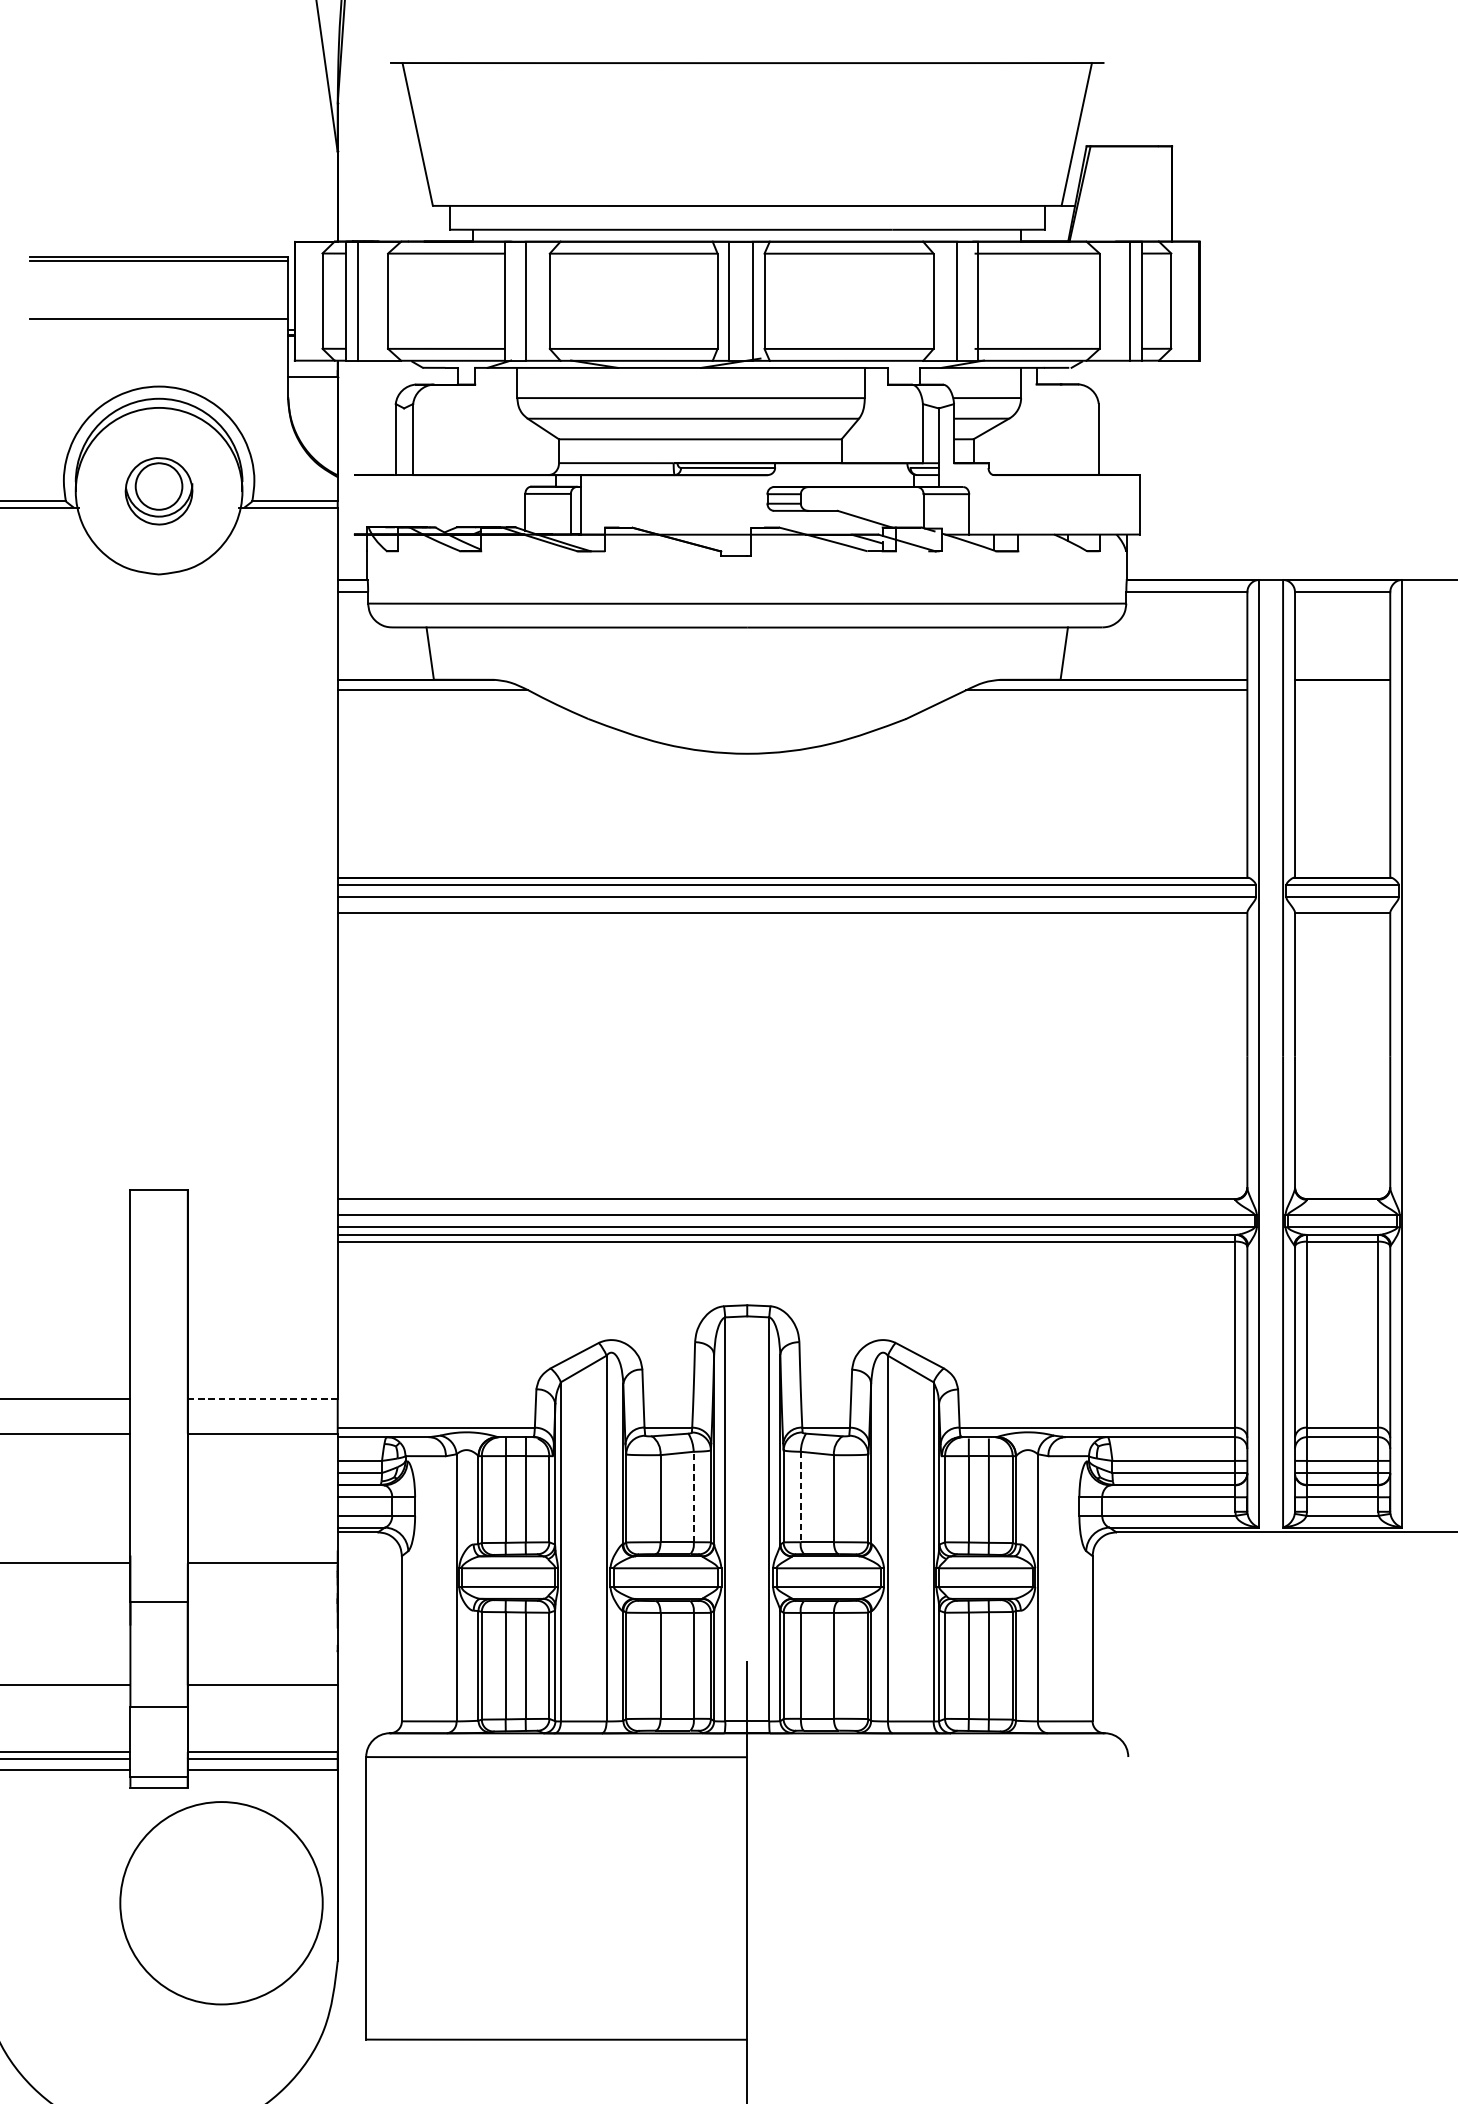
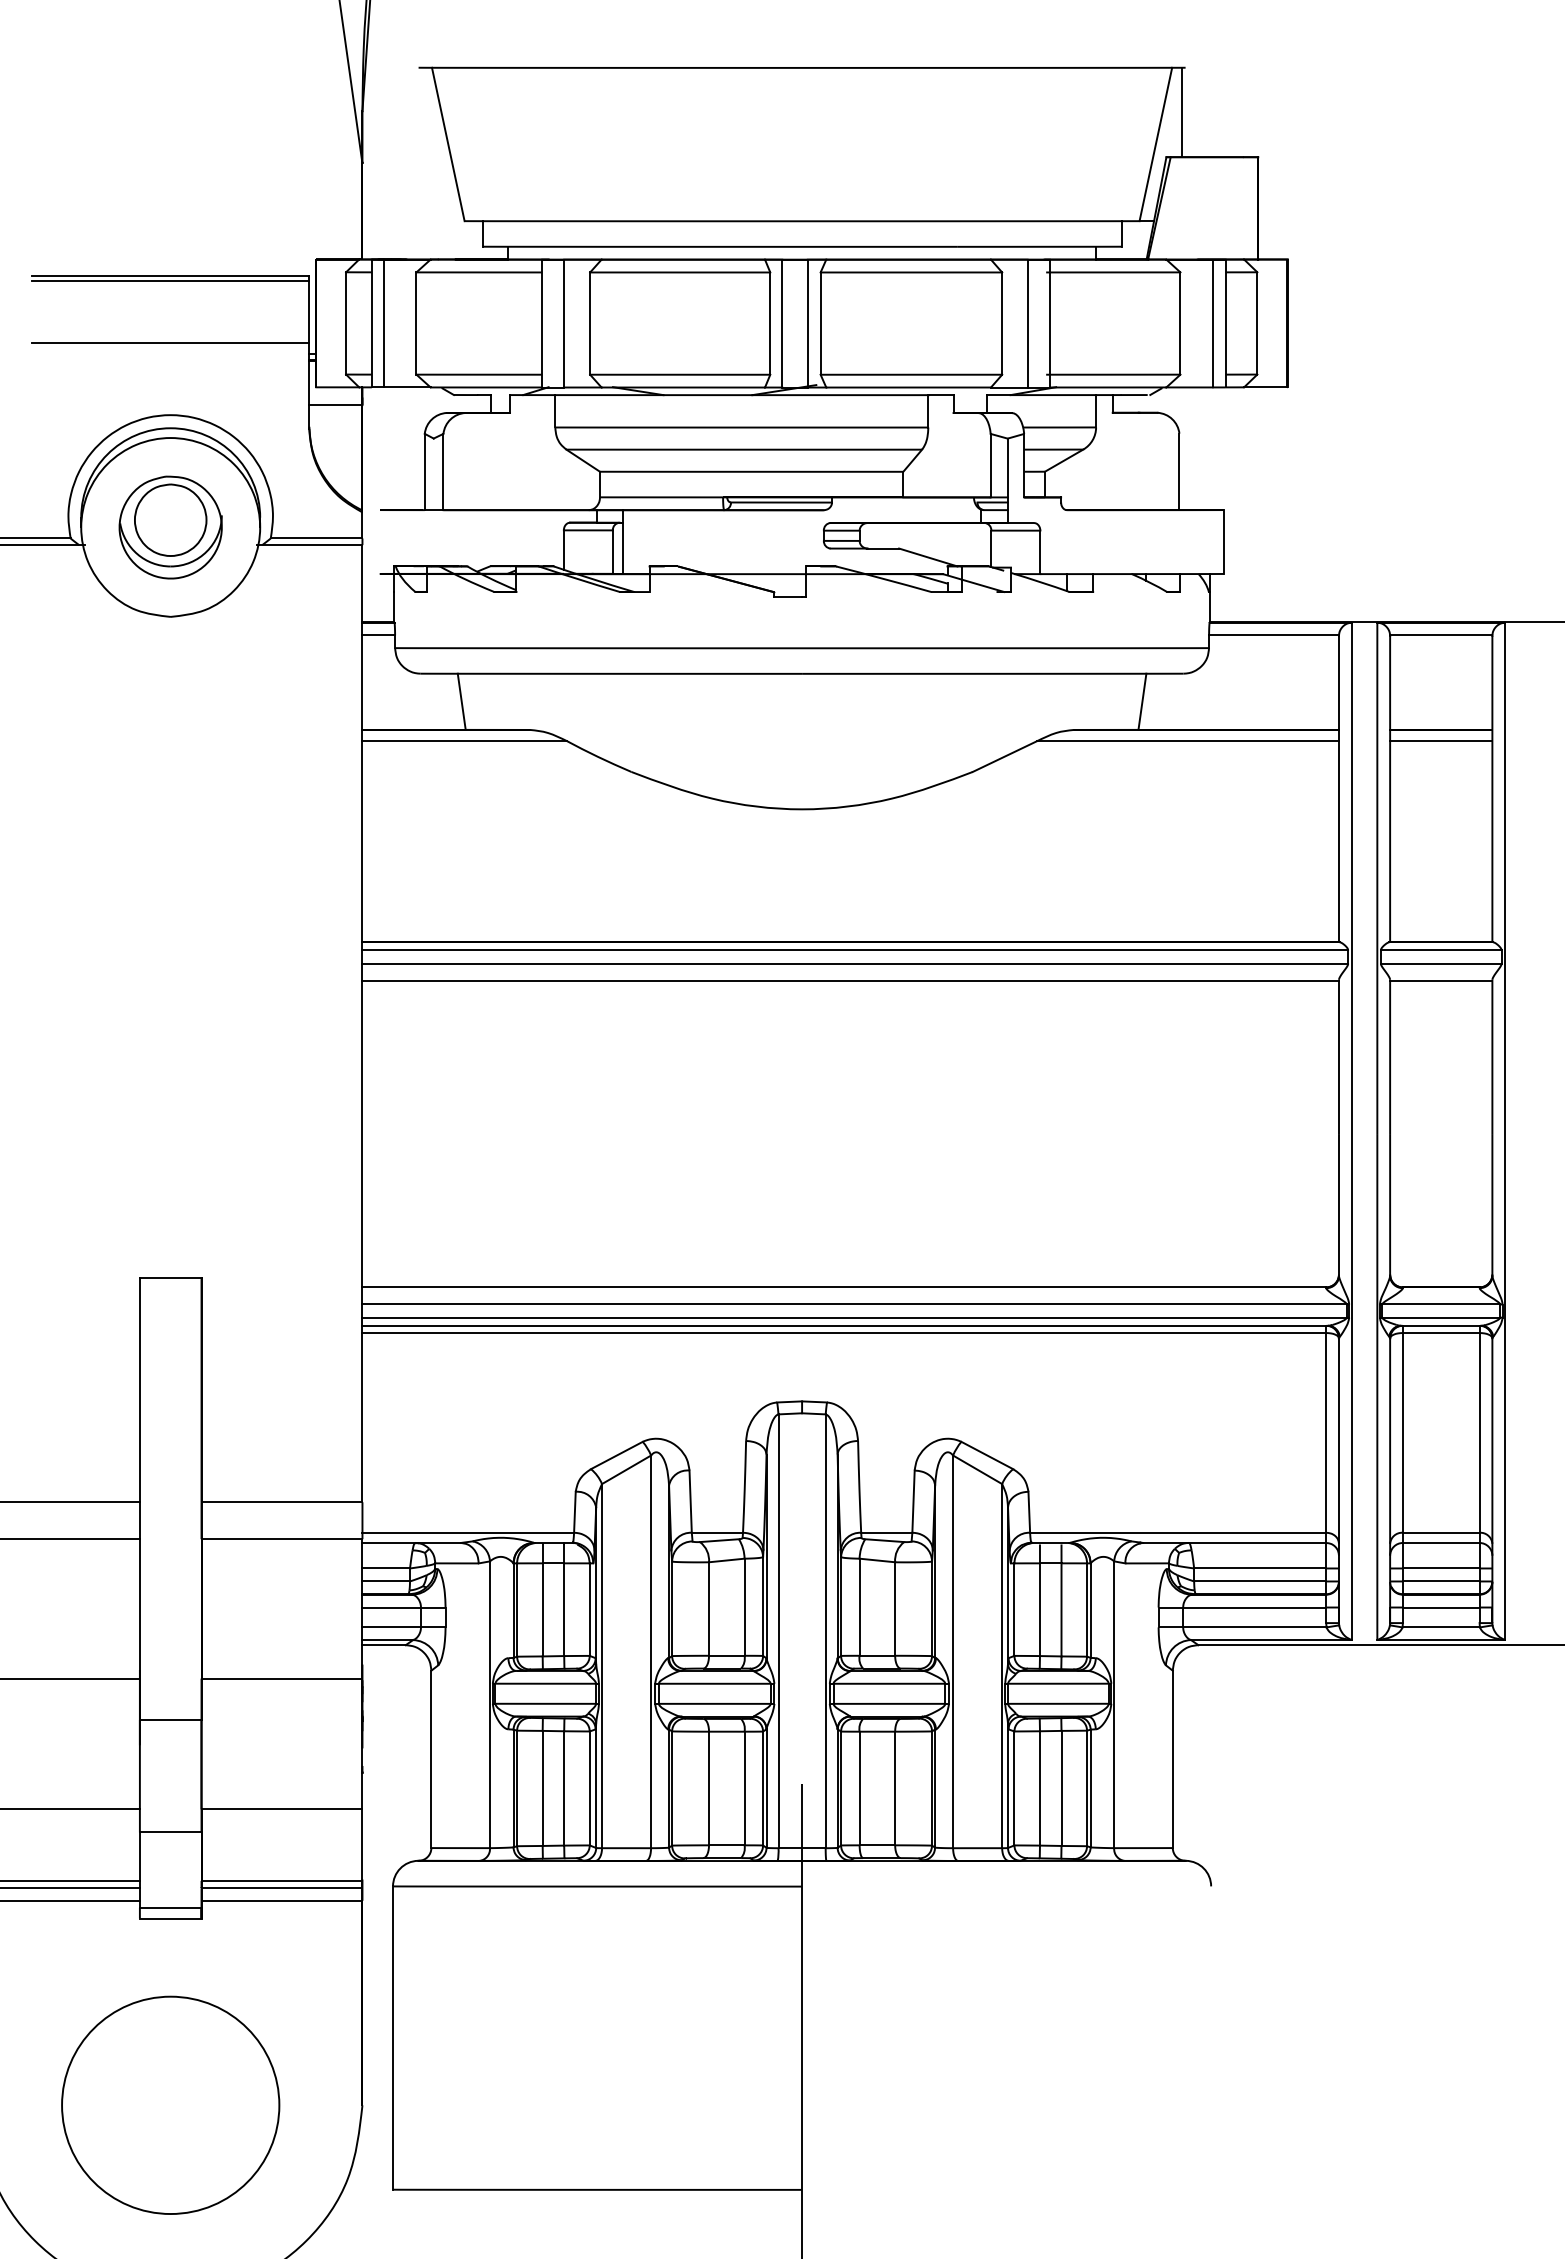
line: (1100, 104) -> (1181, 112), added
part: (158, 491) -> (170, 527), size x1.43
line: (1342, 690) -> (1441, 741), added
line: (263, 1399) -> (282, 1502), dashed -> solid
line: (693, 1497) -> (744, 1607), dashed -> solid
line: (800, 1497) -> (859, 1607), dashed -> solid
circle: (221, 1902) -> (170, 2104), moved

